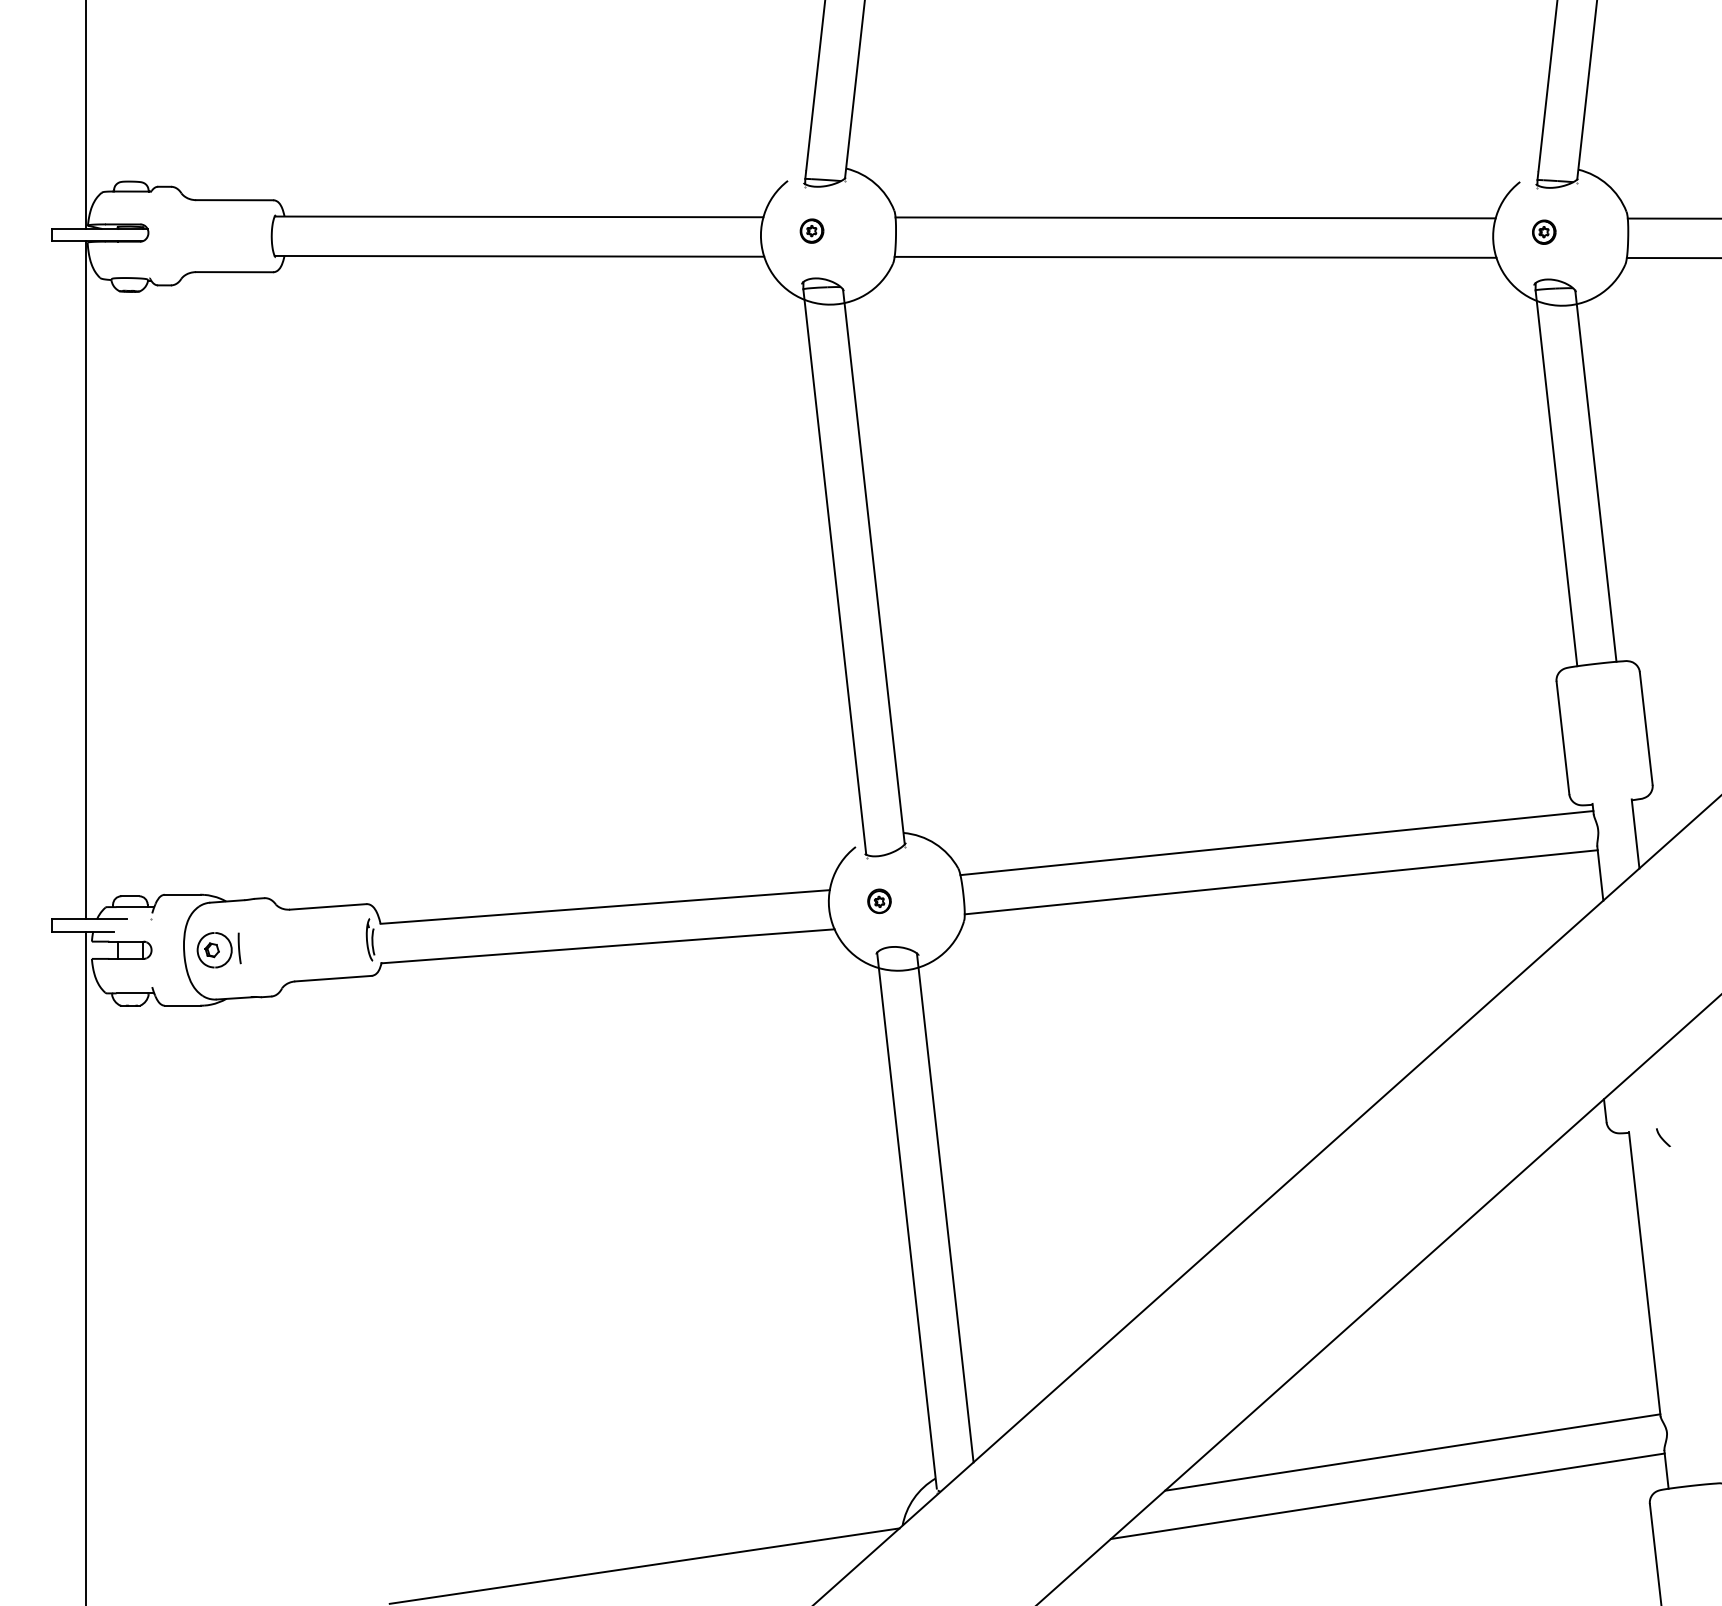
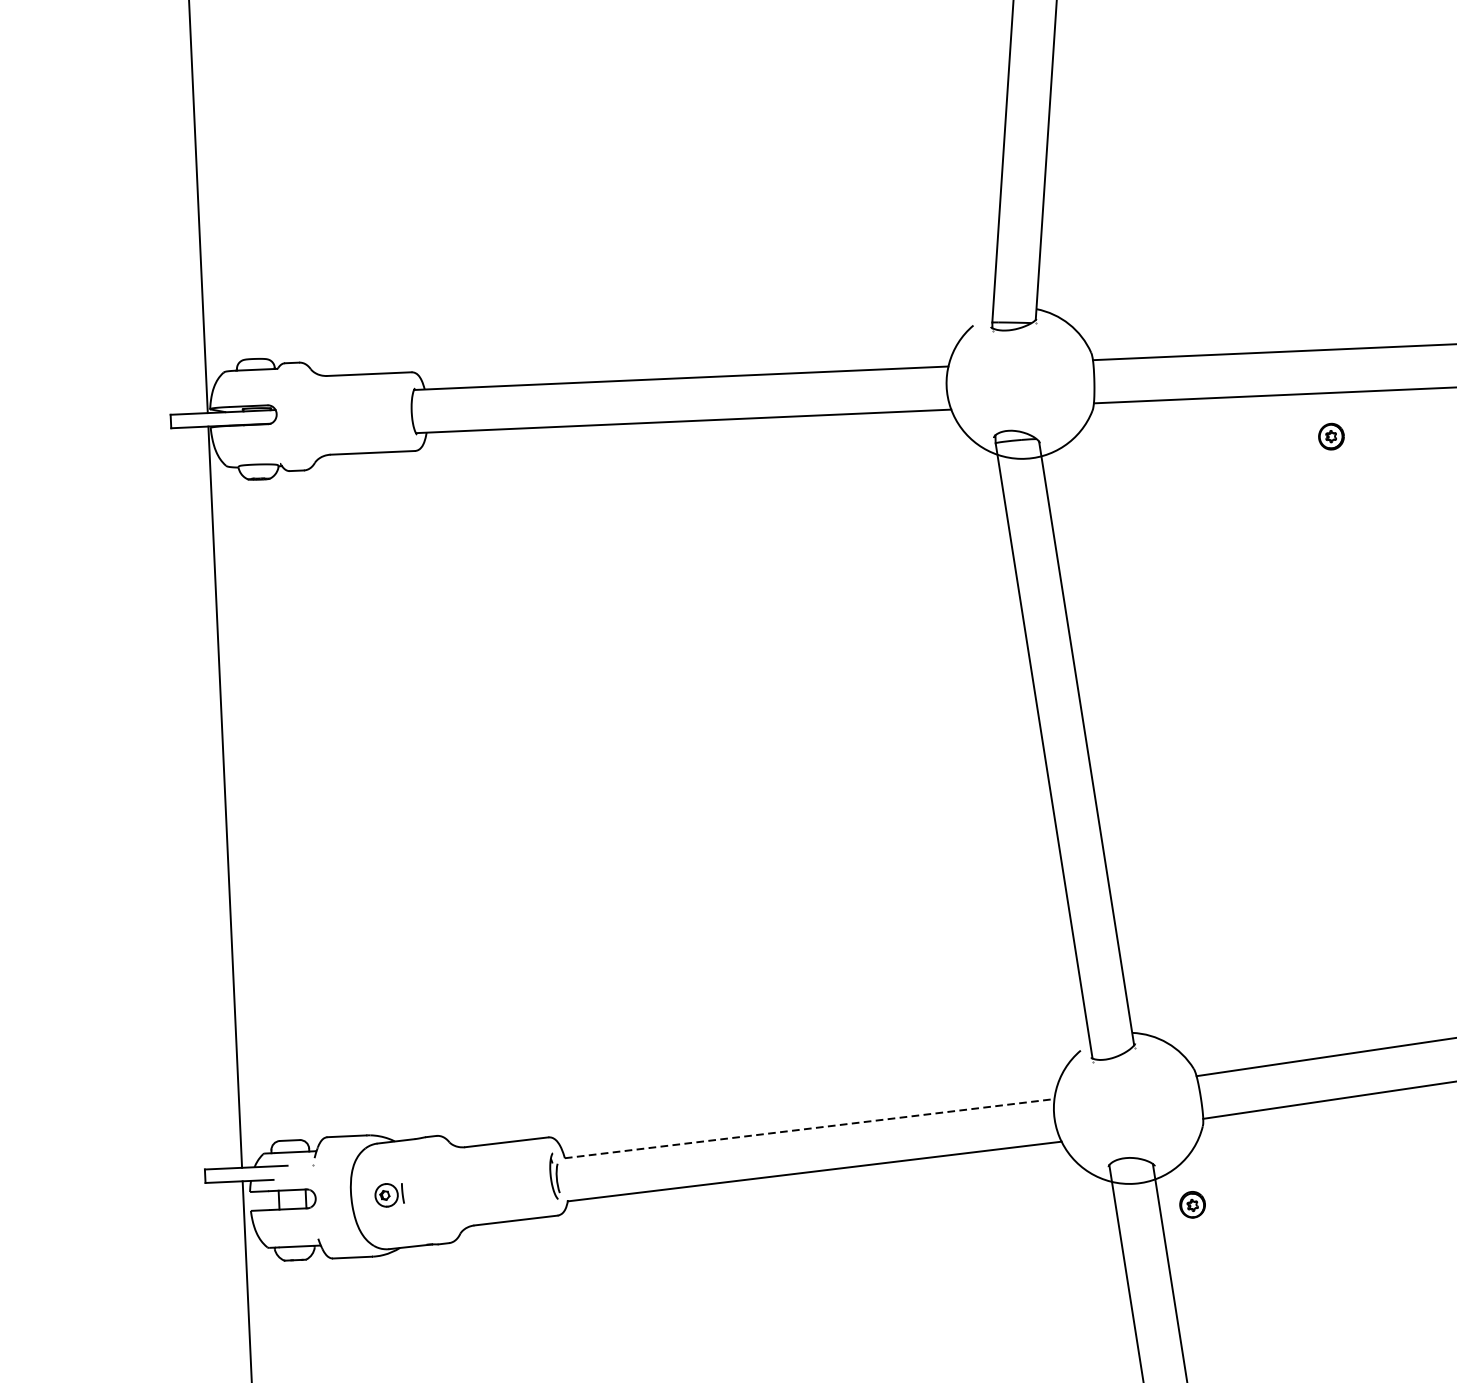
part: (811, 230) -> (1330, 435), moved
part: (879, 900) -> (1192, 1203), moved
line: (605, 906) -> (809, 1128), solid -> dashed
part: (218, 950) -> (388, 1195), size x0.6

